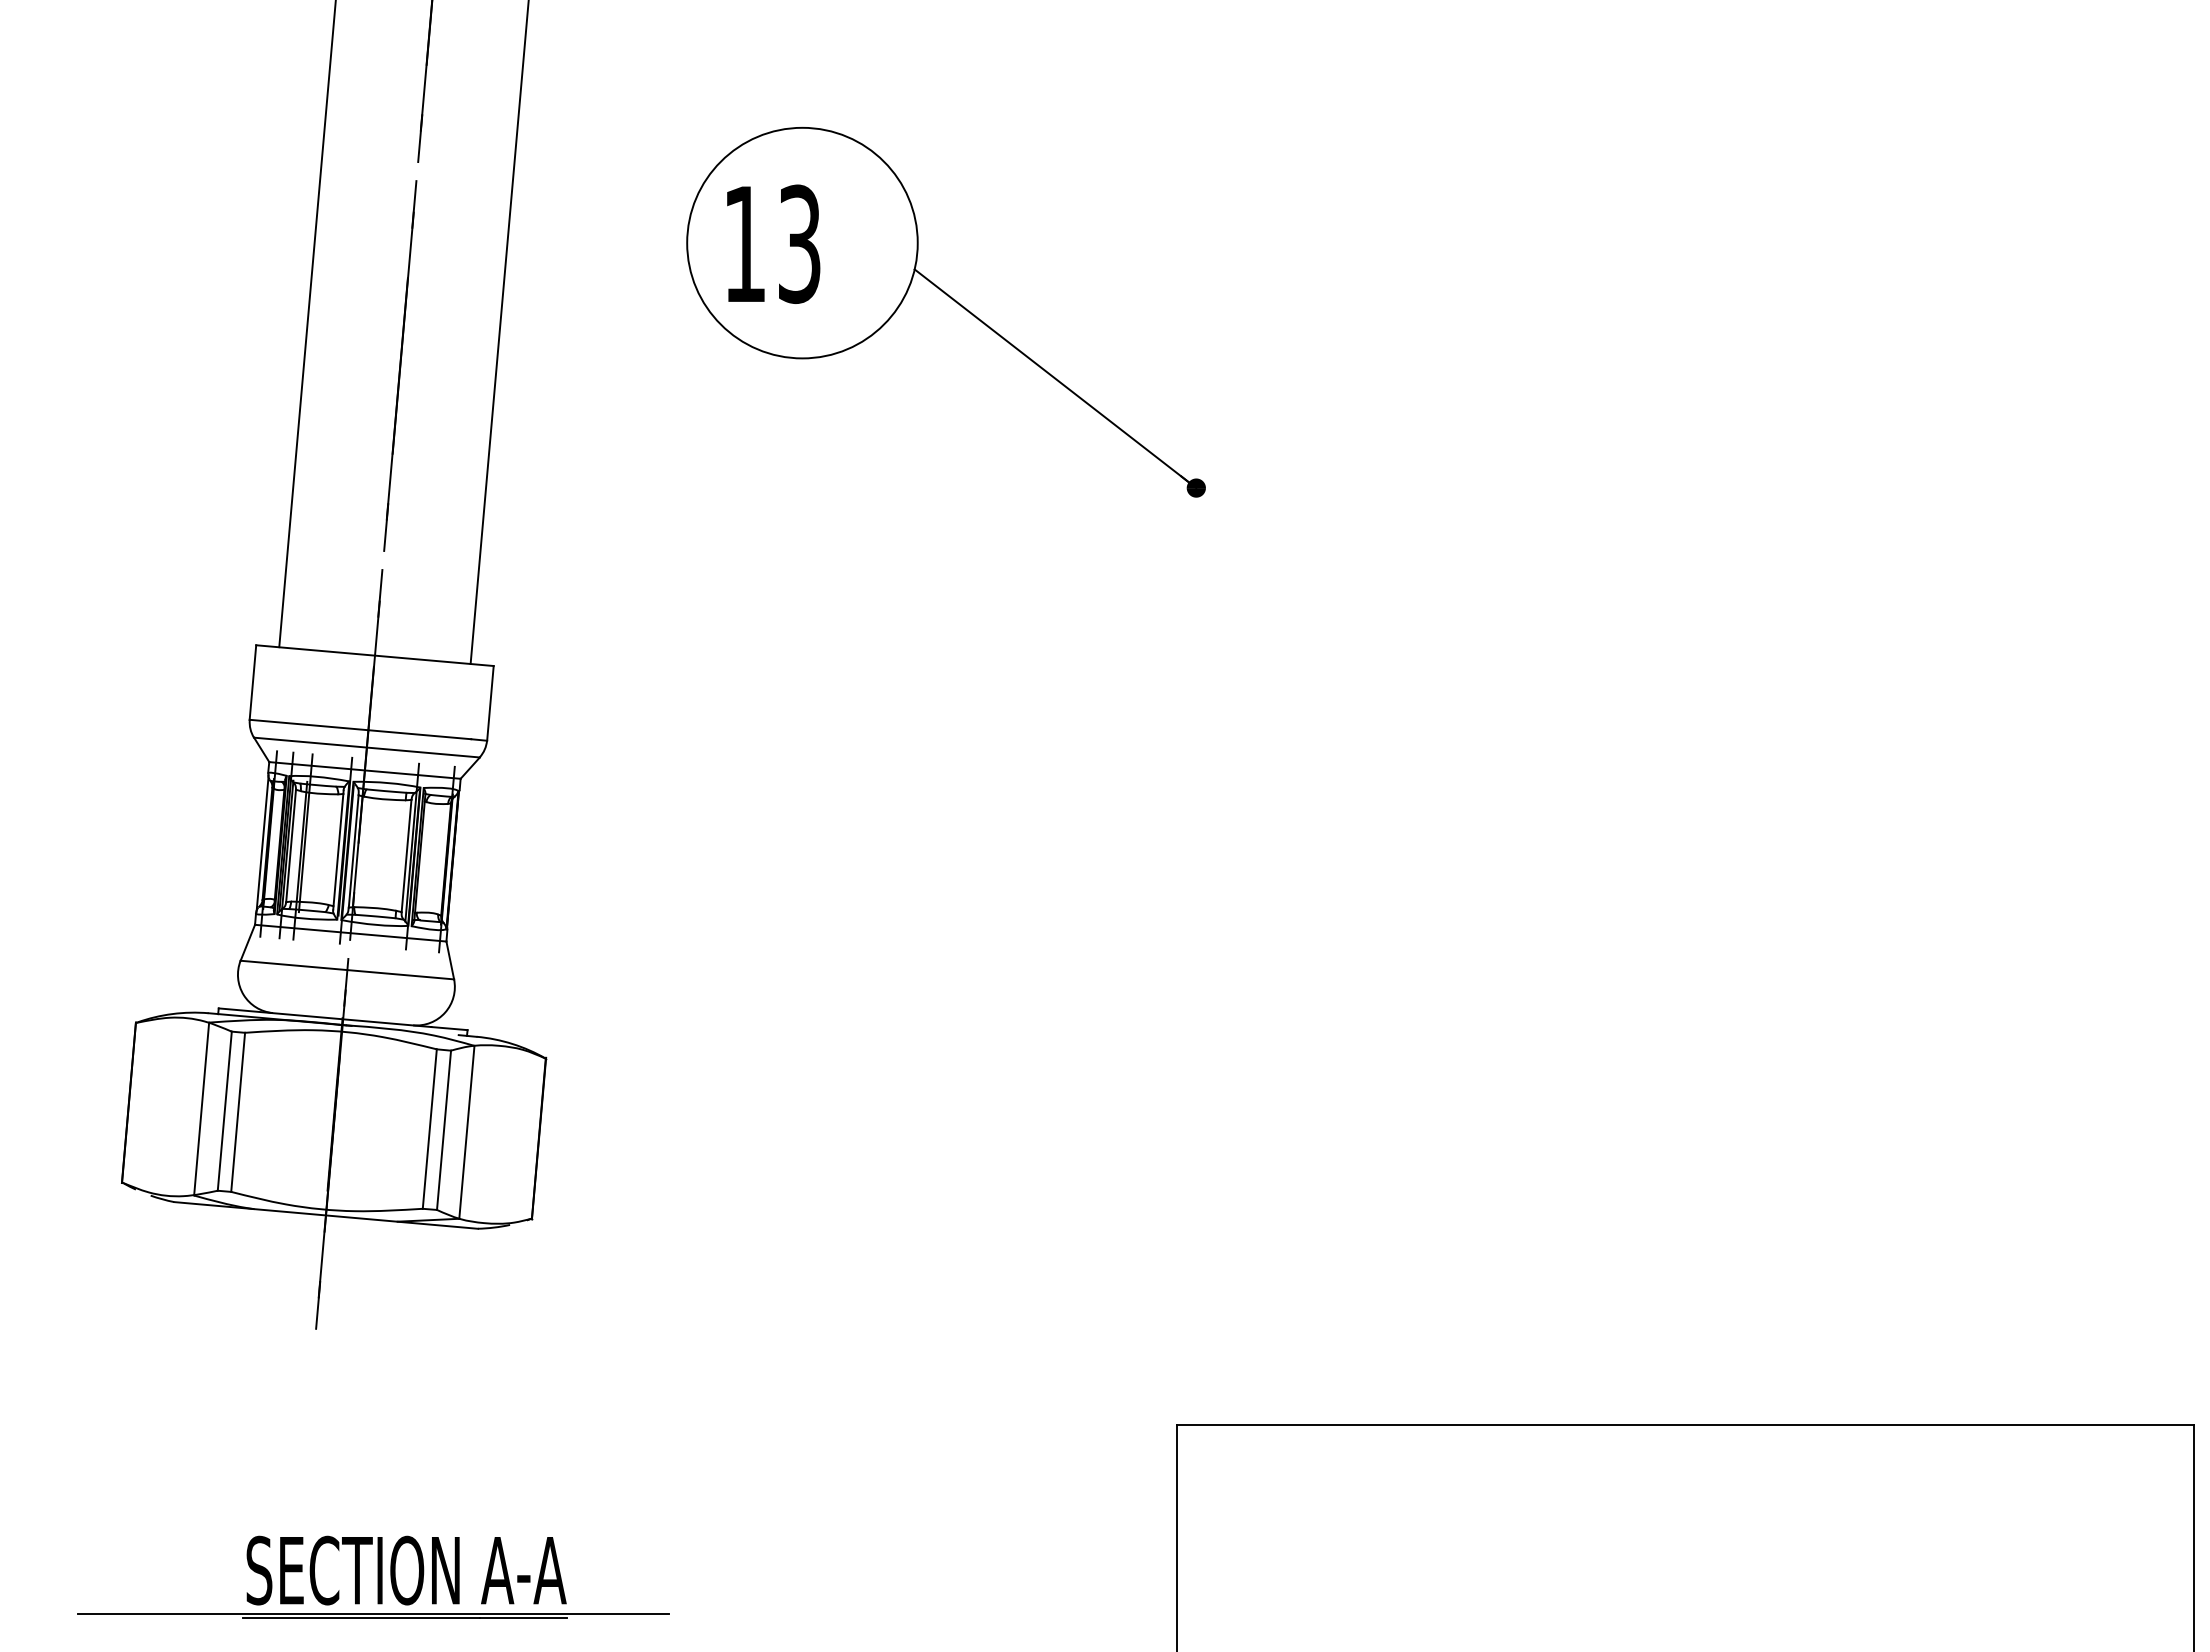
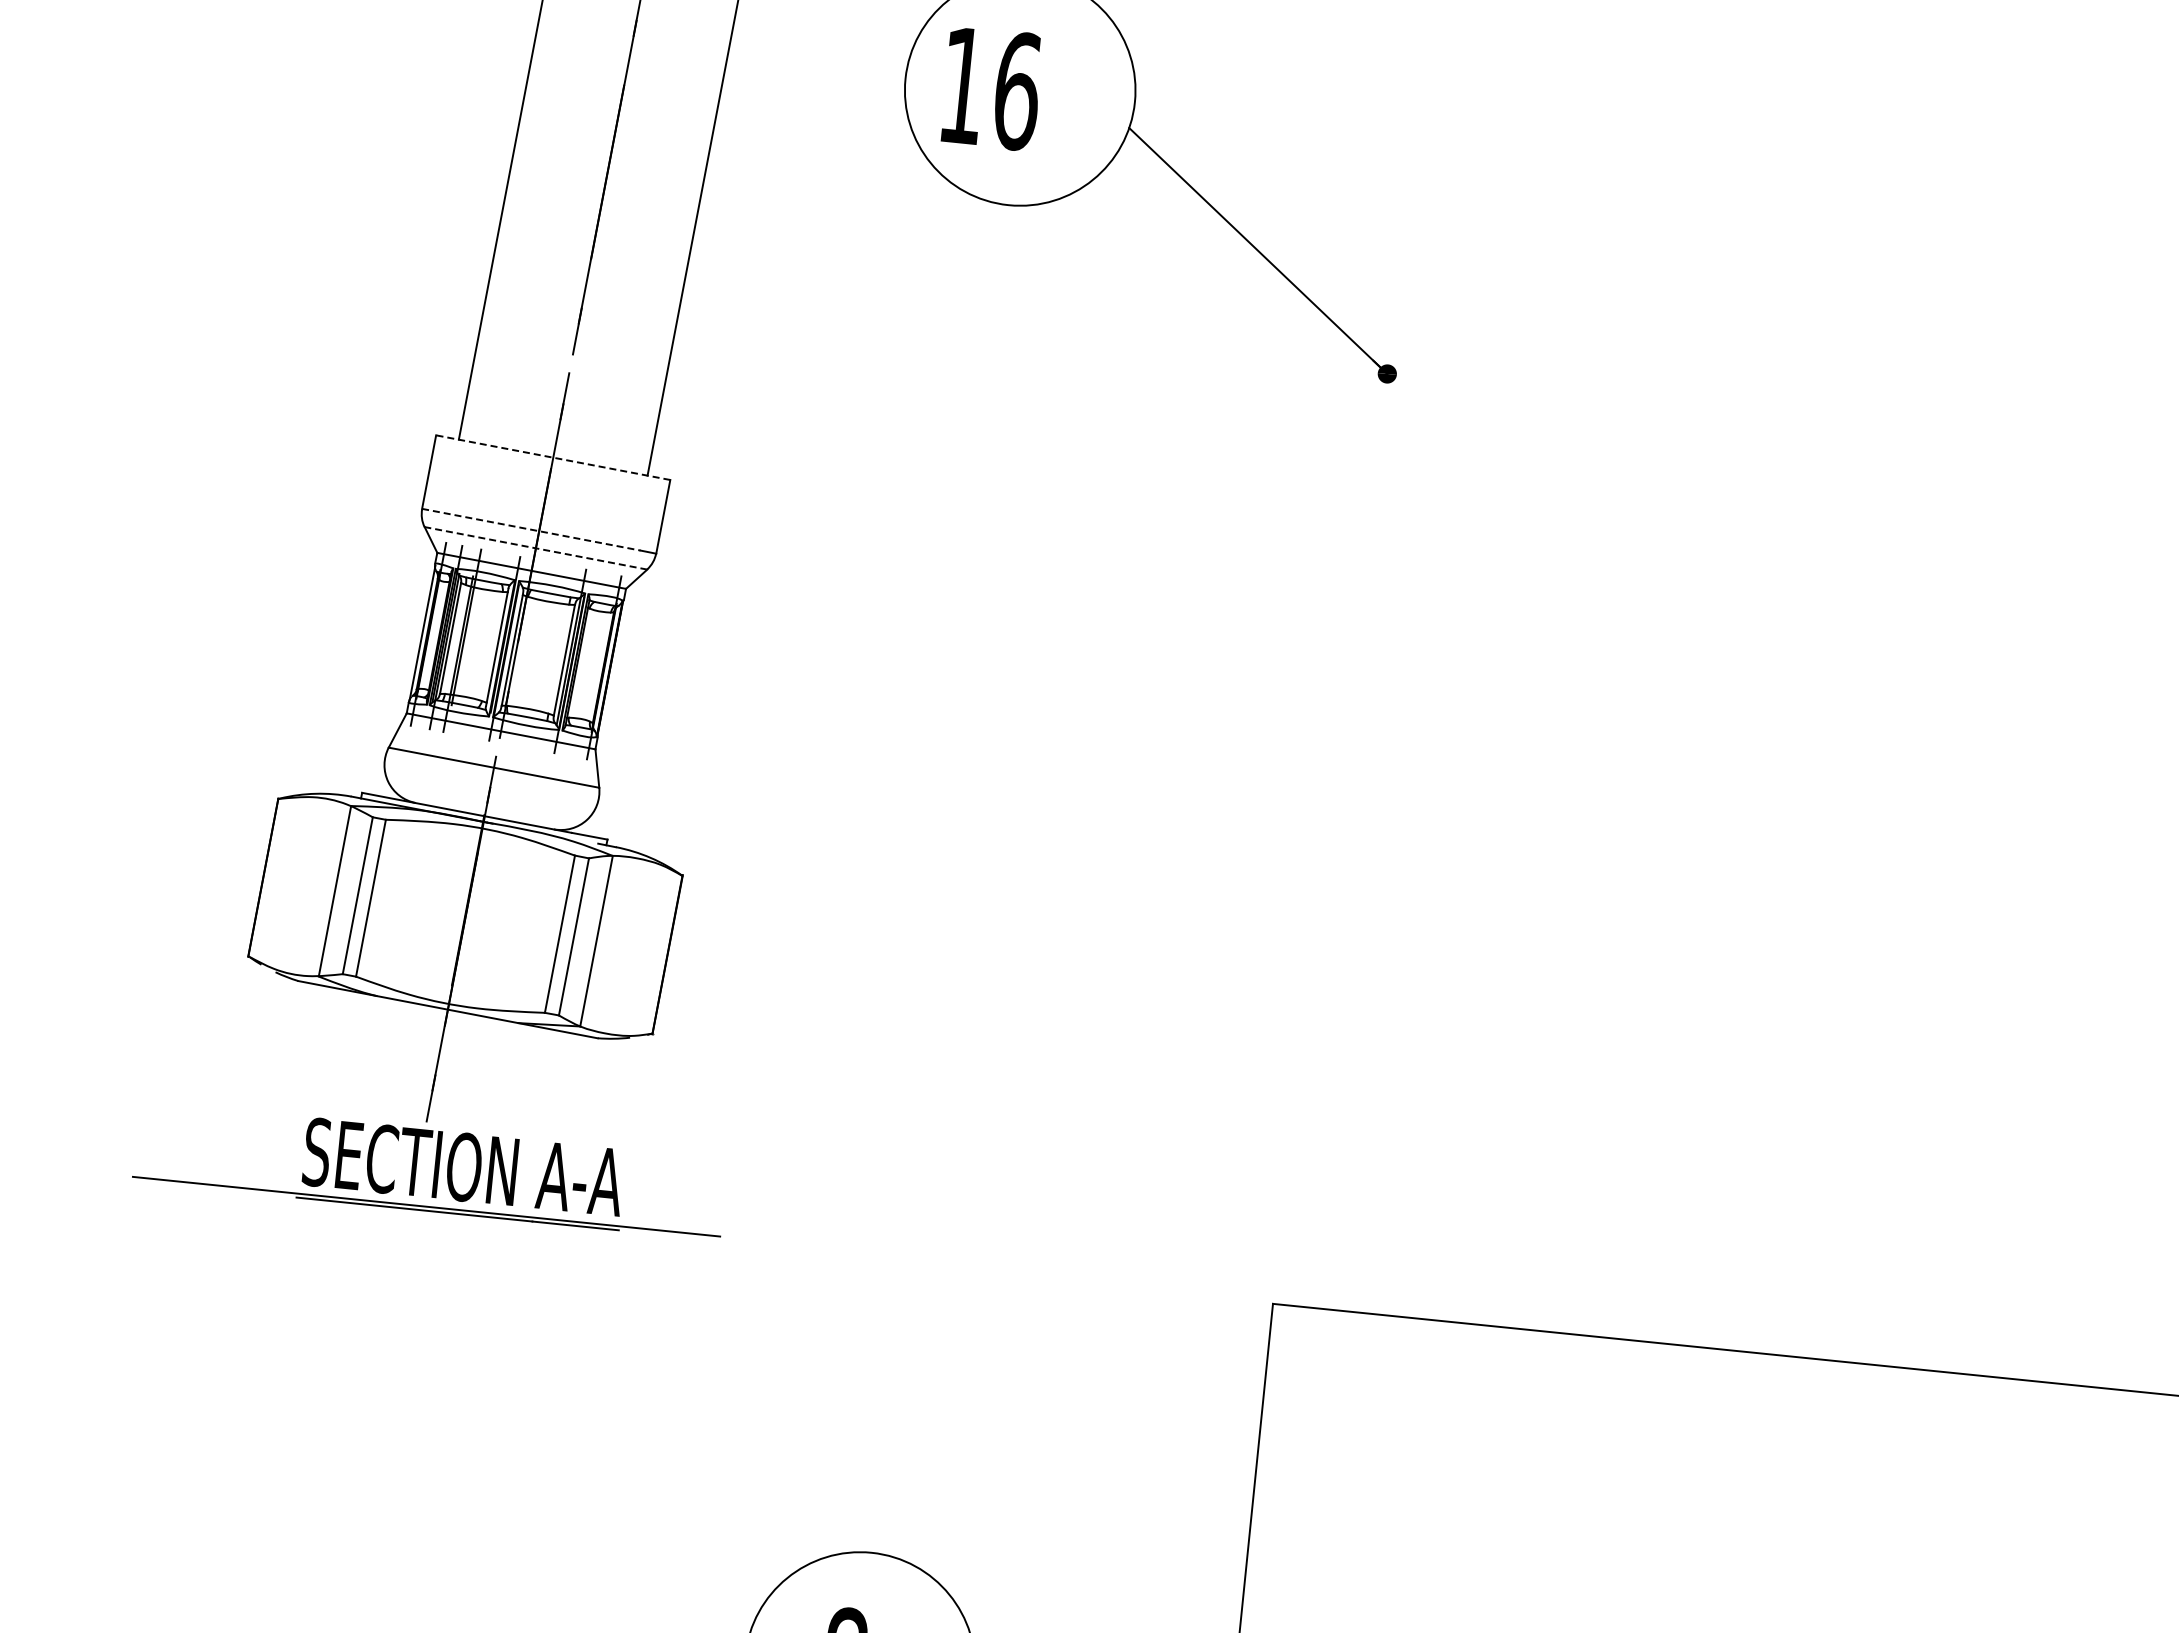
text: (799, 243) -> (1017, 90), 13 -> 16
line: (374, 655) -> (552, 457), solid -> dashed
line: (360, 729) -> (531, 529), solid -> dashed
line: (366, 747) -> (535, 548), solid -> dashed
part: (373, 1576) -> (430, 1169), moved

